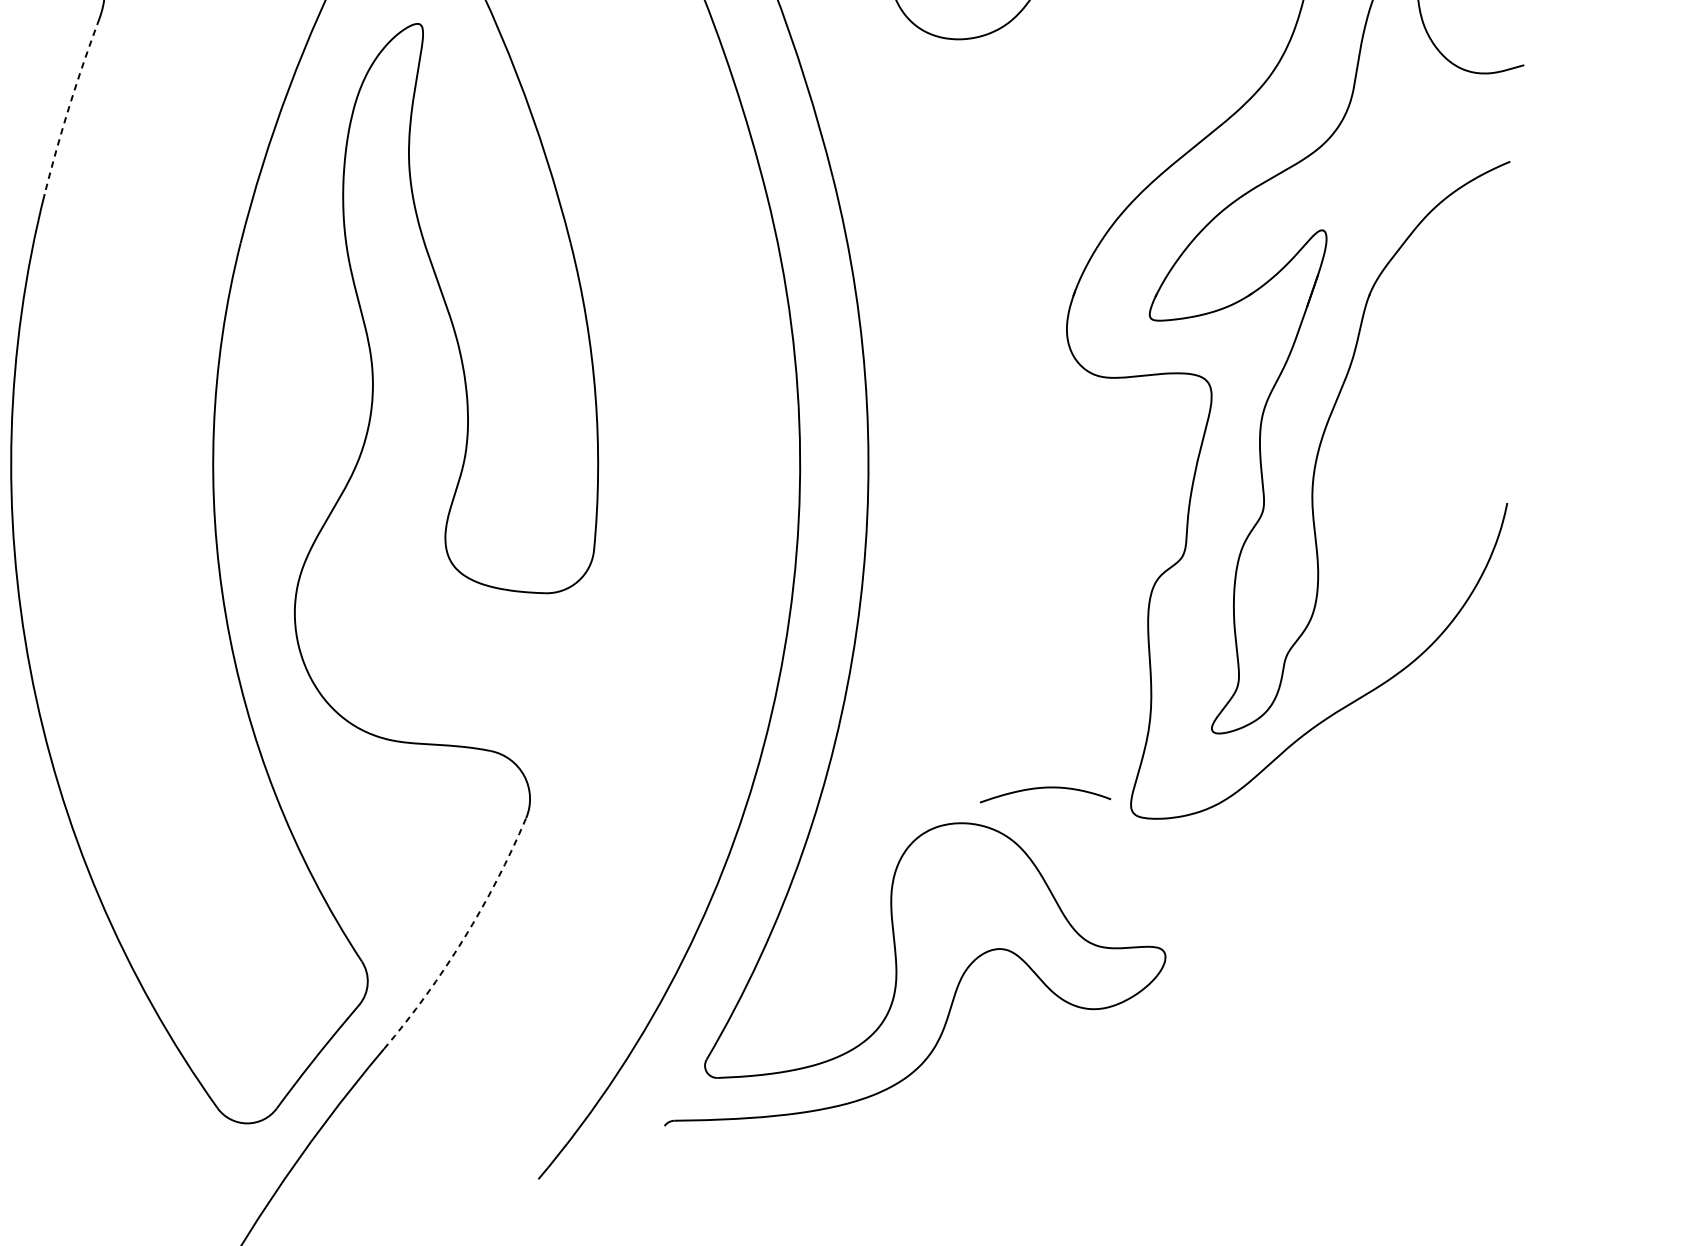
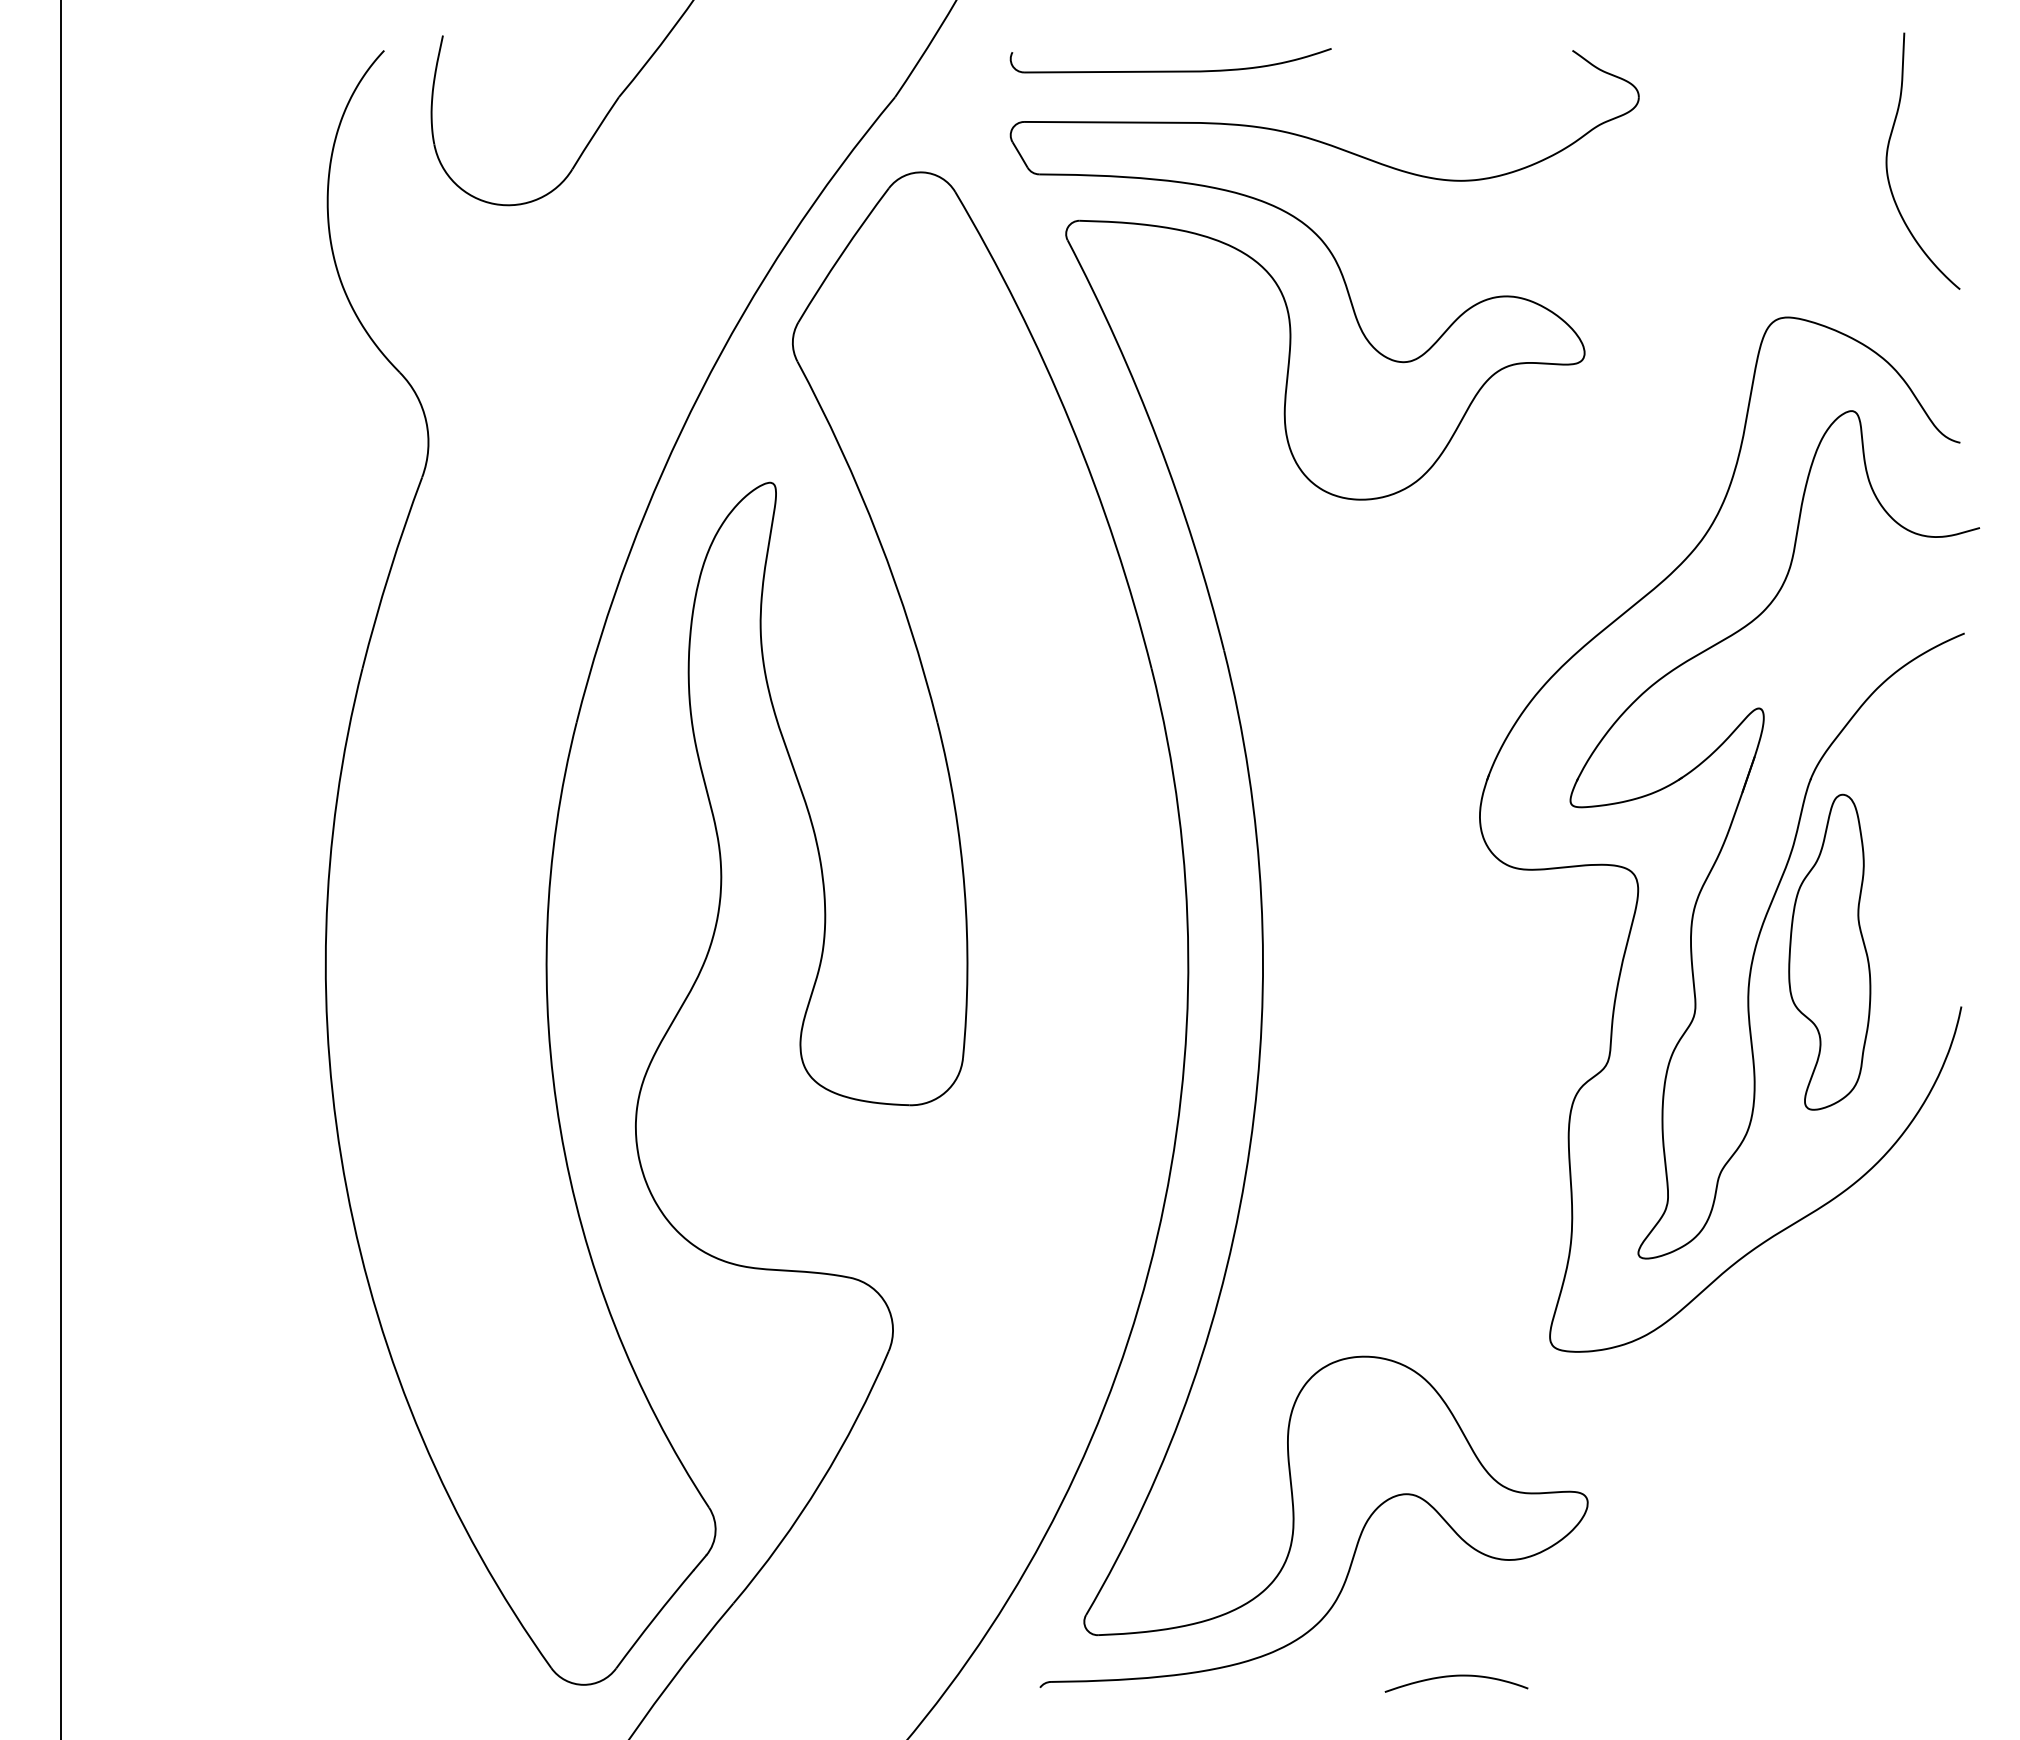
arc: (69, 105) -> (389, 572), dashed -> solid
part: (1386, 452) -> (1829, 951), added
curve: (1045, 788) -> (1456, 1676), moved
arc: (463, 939) -> (820, 1483), dashed -> solid

